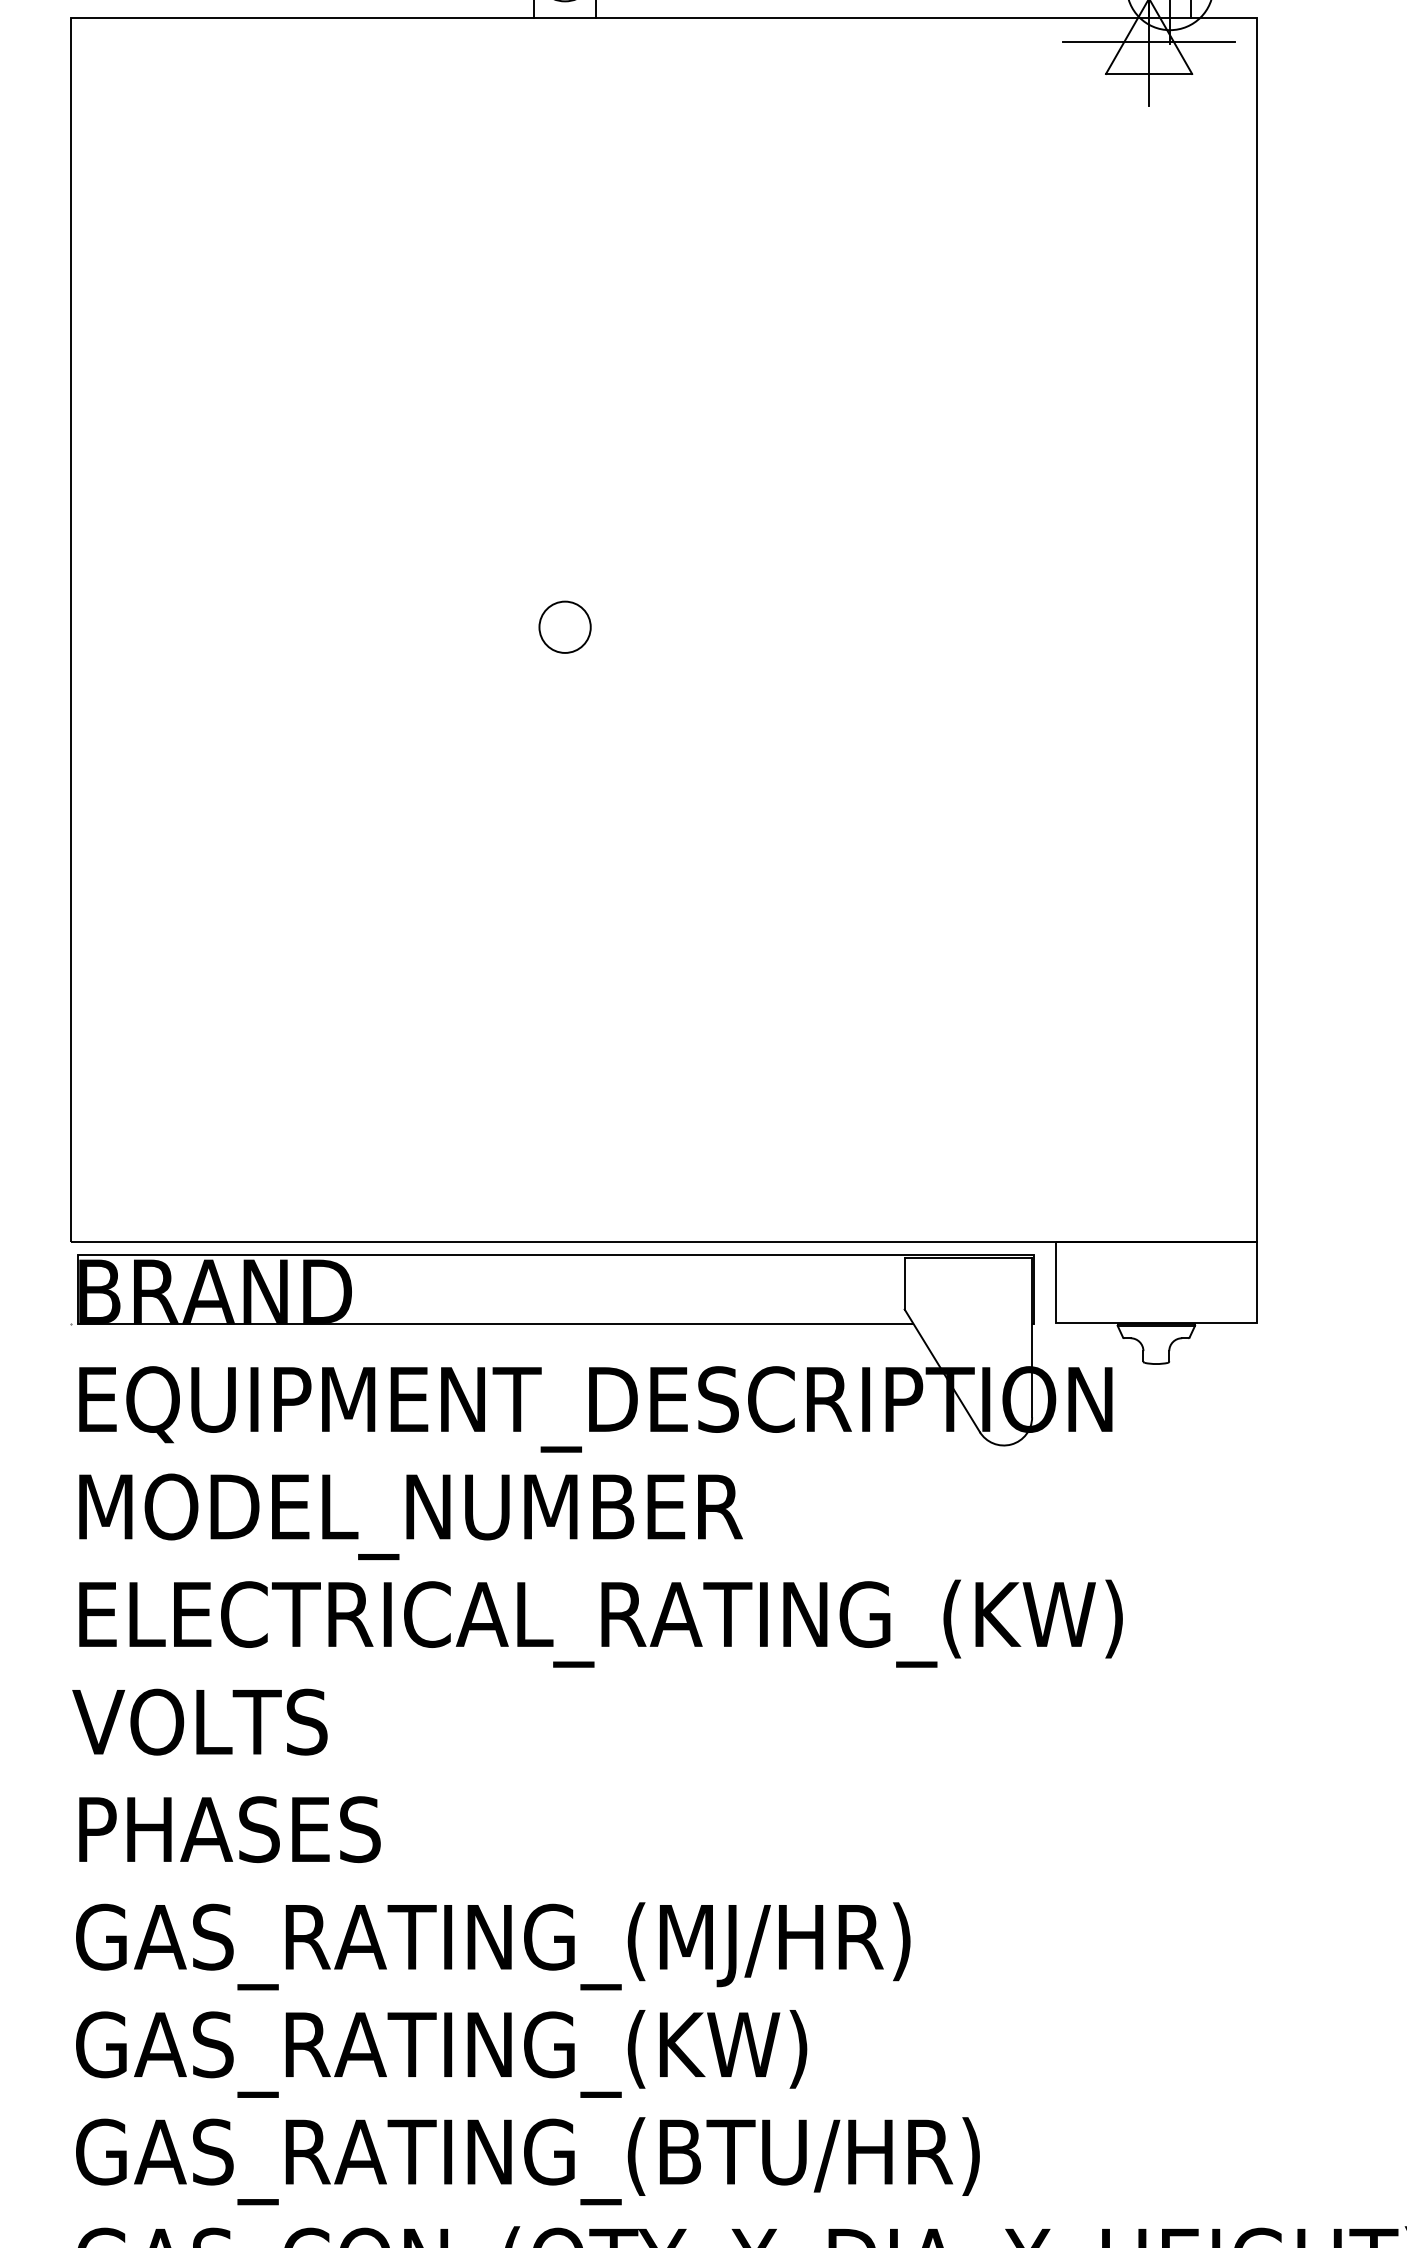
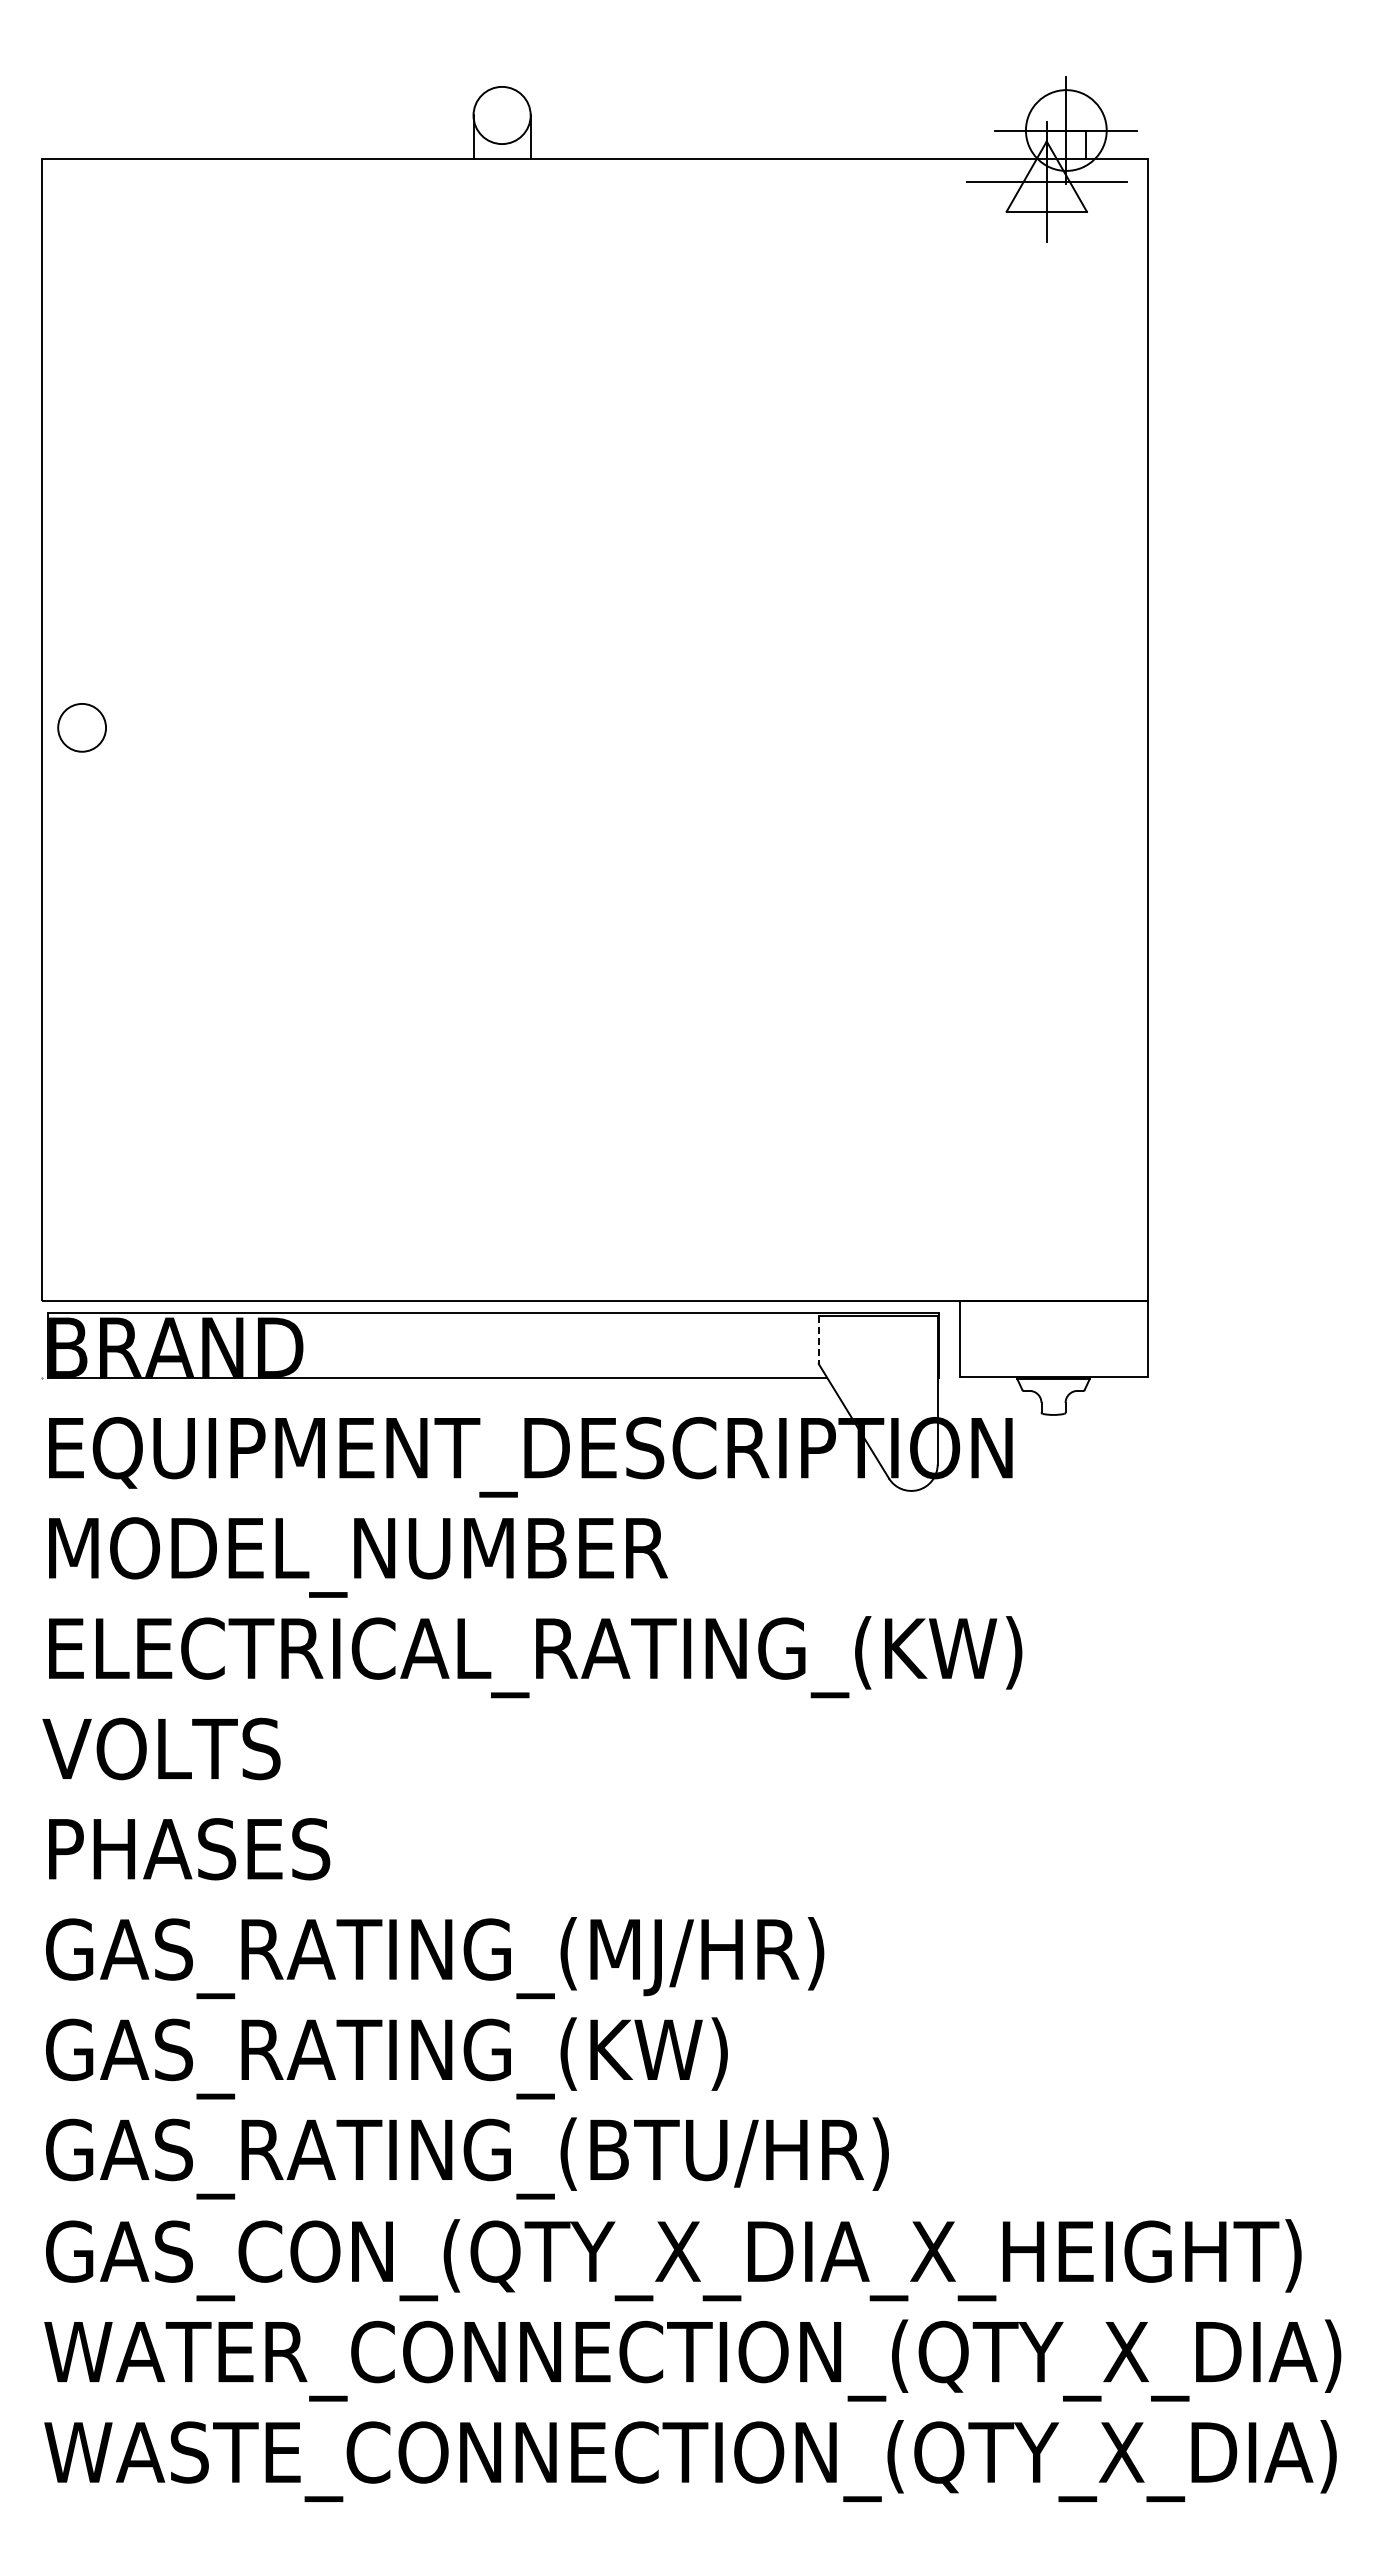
circle: (564, 626) -> (81, 727), moved
line: (904, 1284) -> (818, 1340), solid -> dashed

